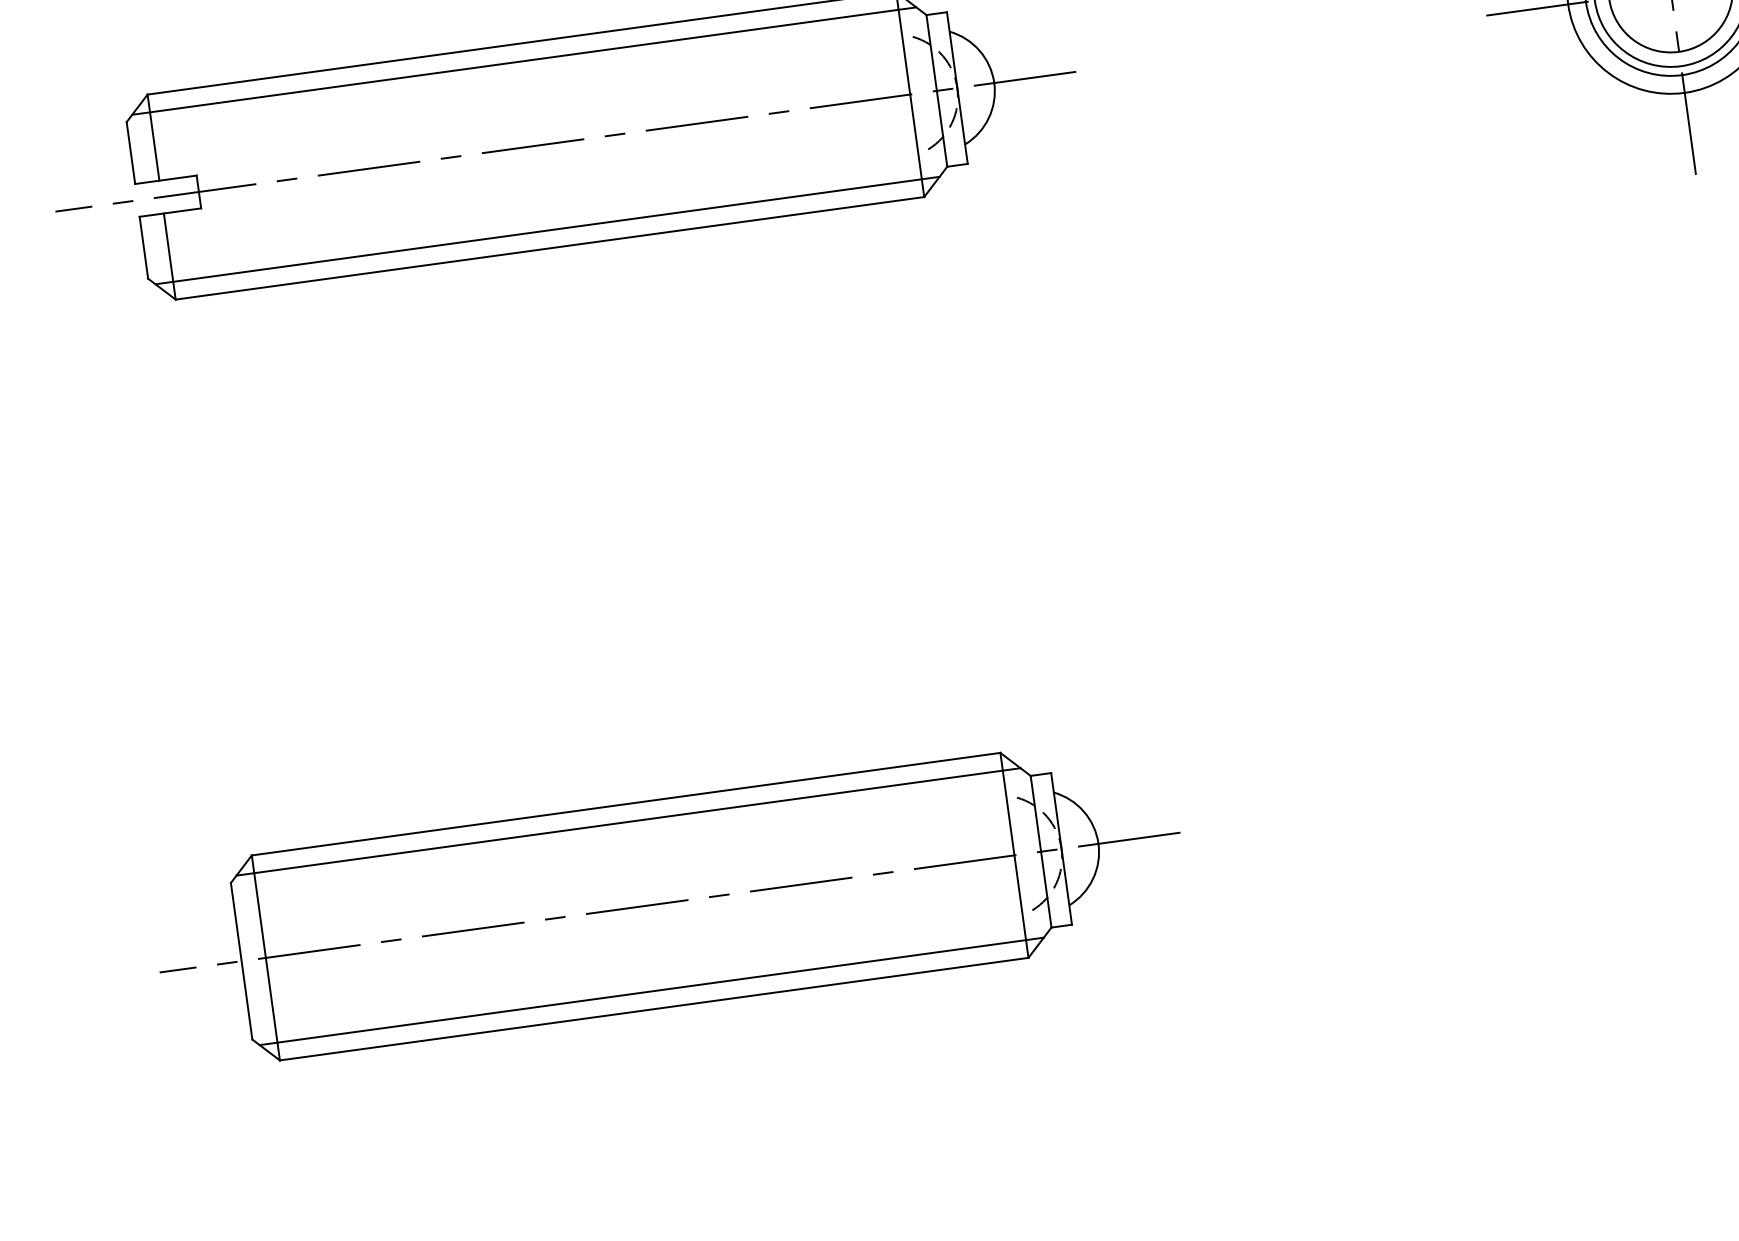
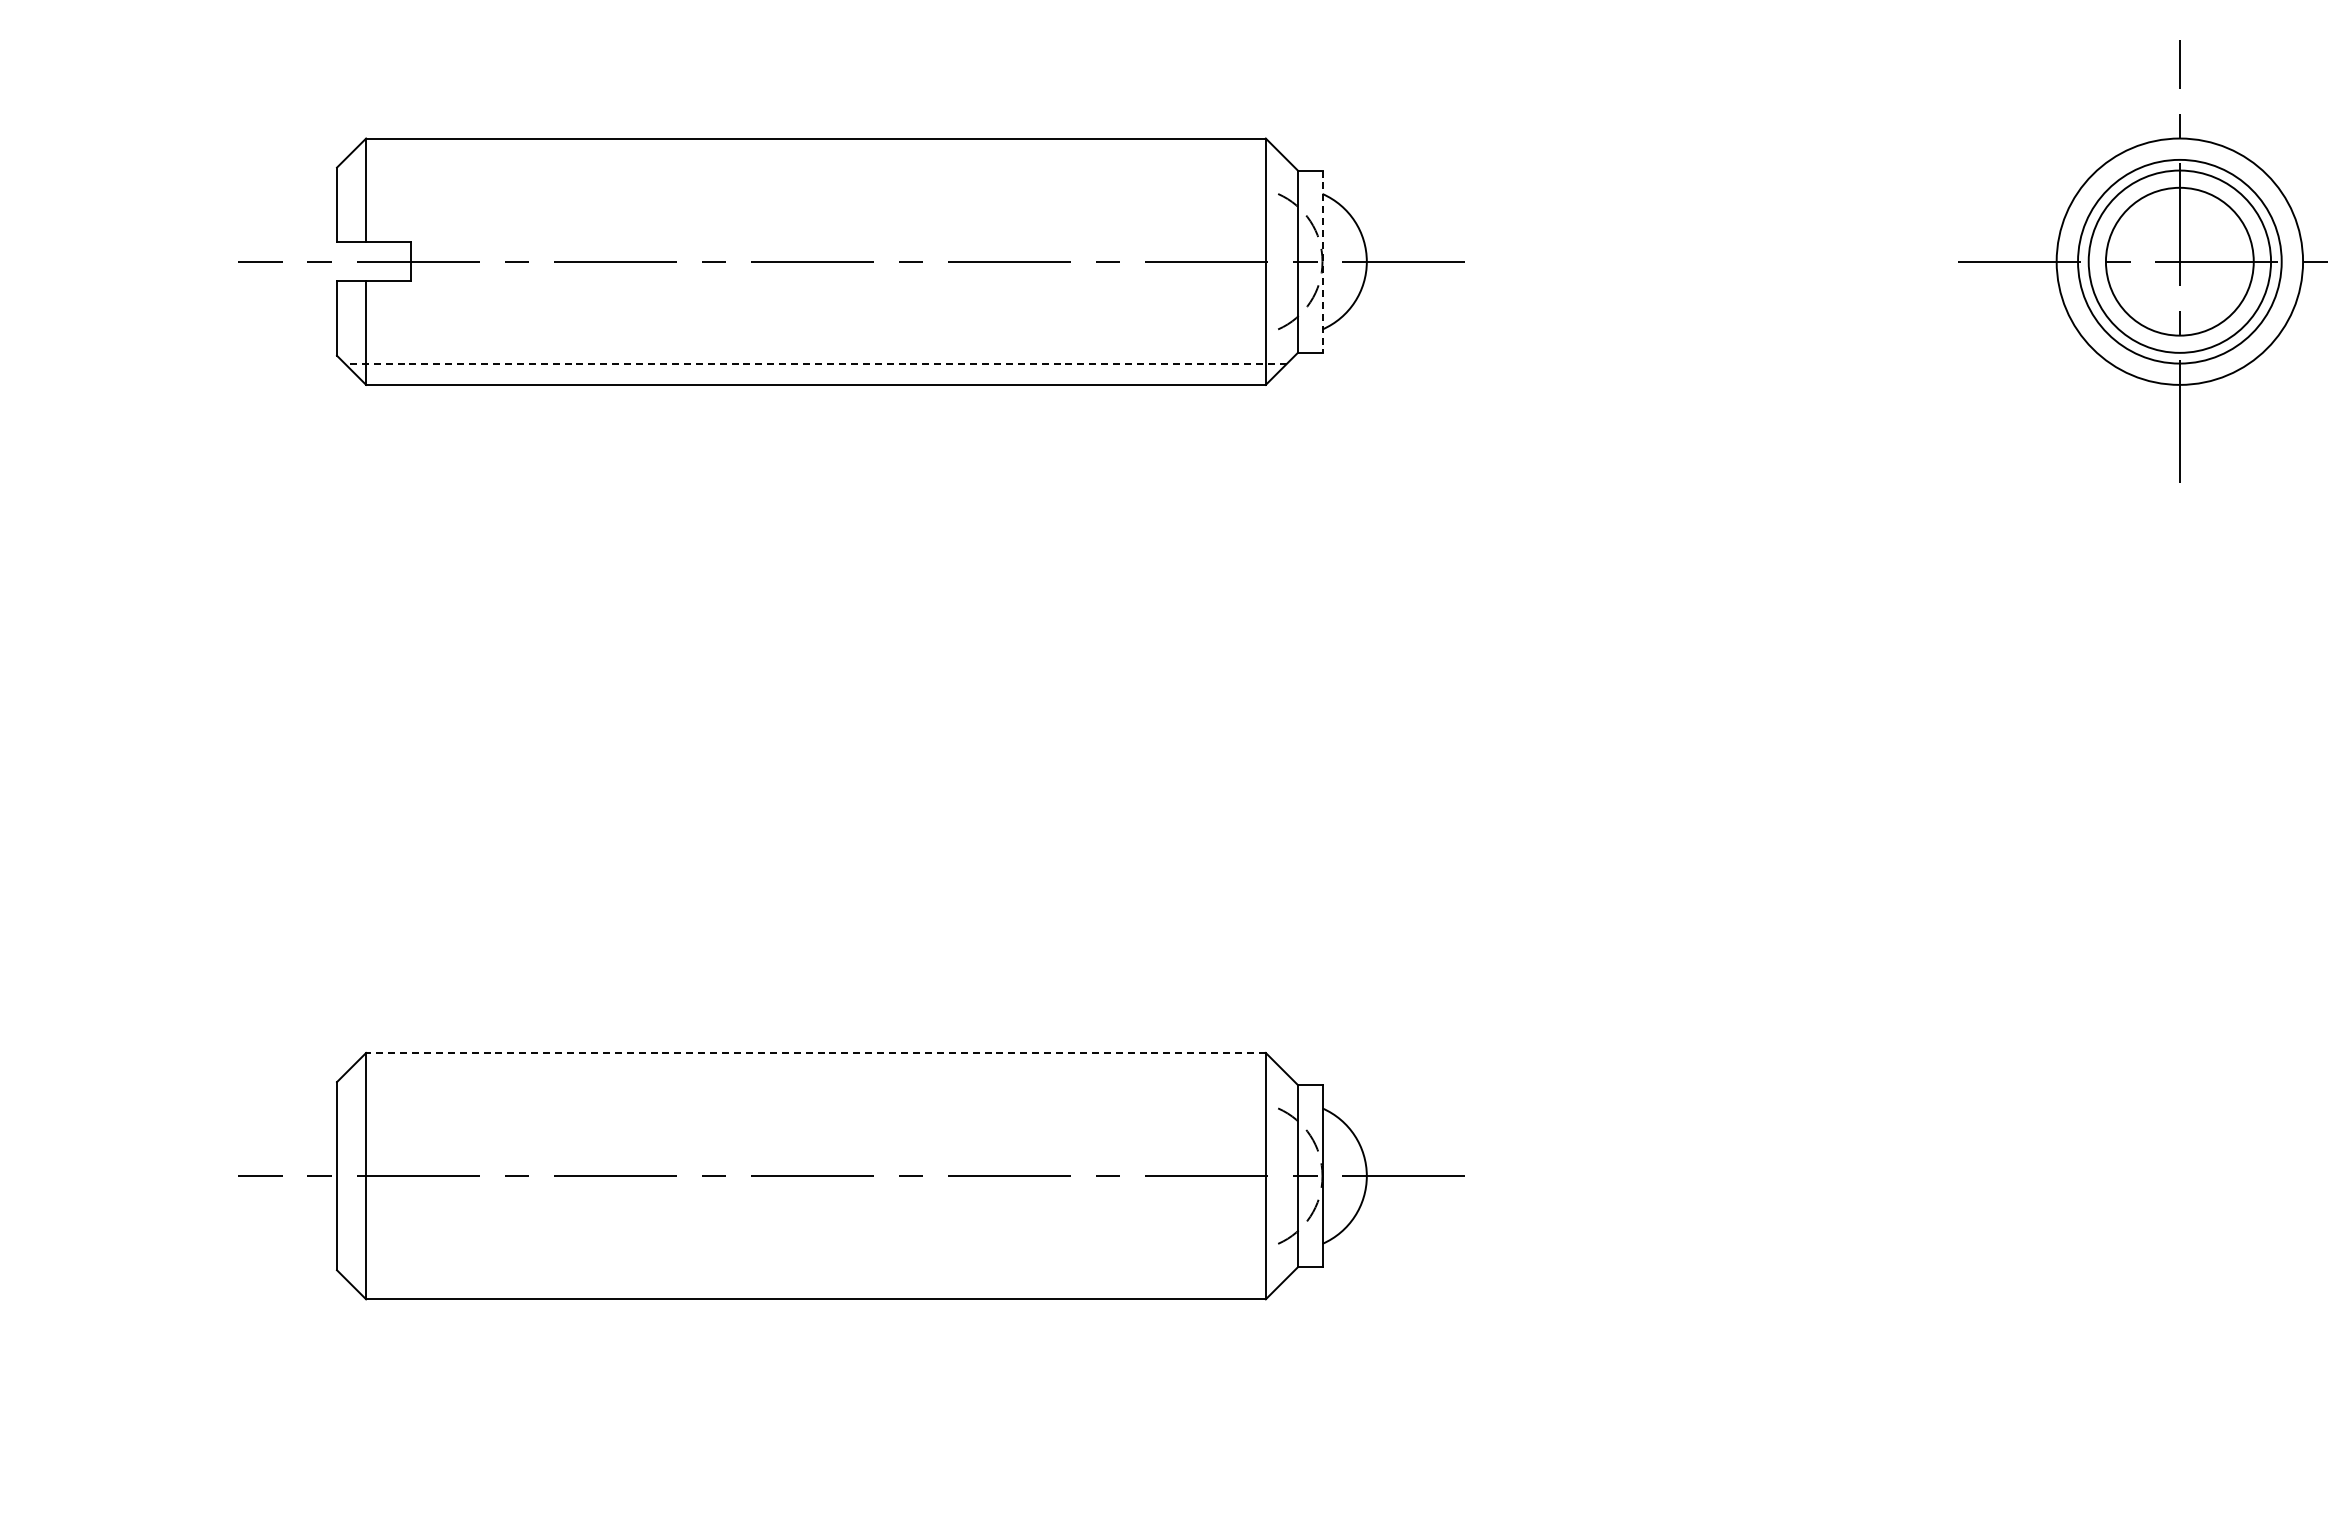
line: (523, 60) -> (815, 159), removed
line: (957, 88) -> (1322, 262), solid -> dashed
line: (547, 230) -> (815, 363), solid -> dashed
line: (625, 803) -> (815, 1052), solid -> dashed
line: (628, 822) -> (815, 1074), removed
line: (651, 991) -> (815, 1278), removed

